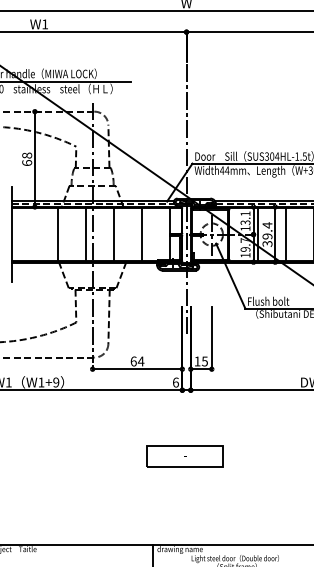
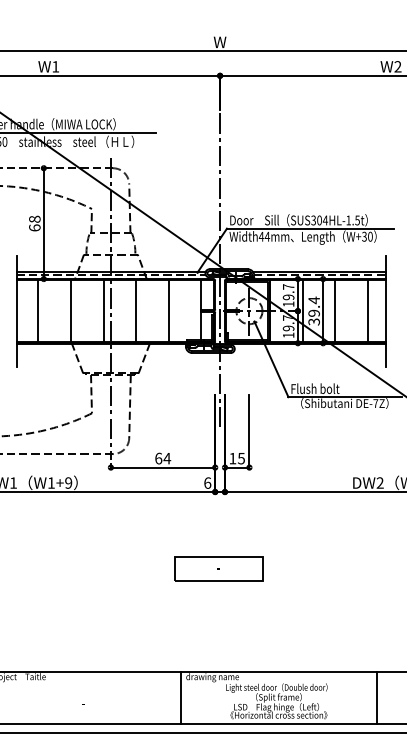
text: (245, 218) -> (288, 292), 13.1 -> 19.7
line: (30, 234) -> (38, 311), added

